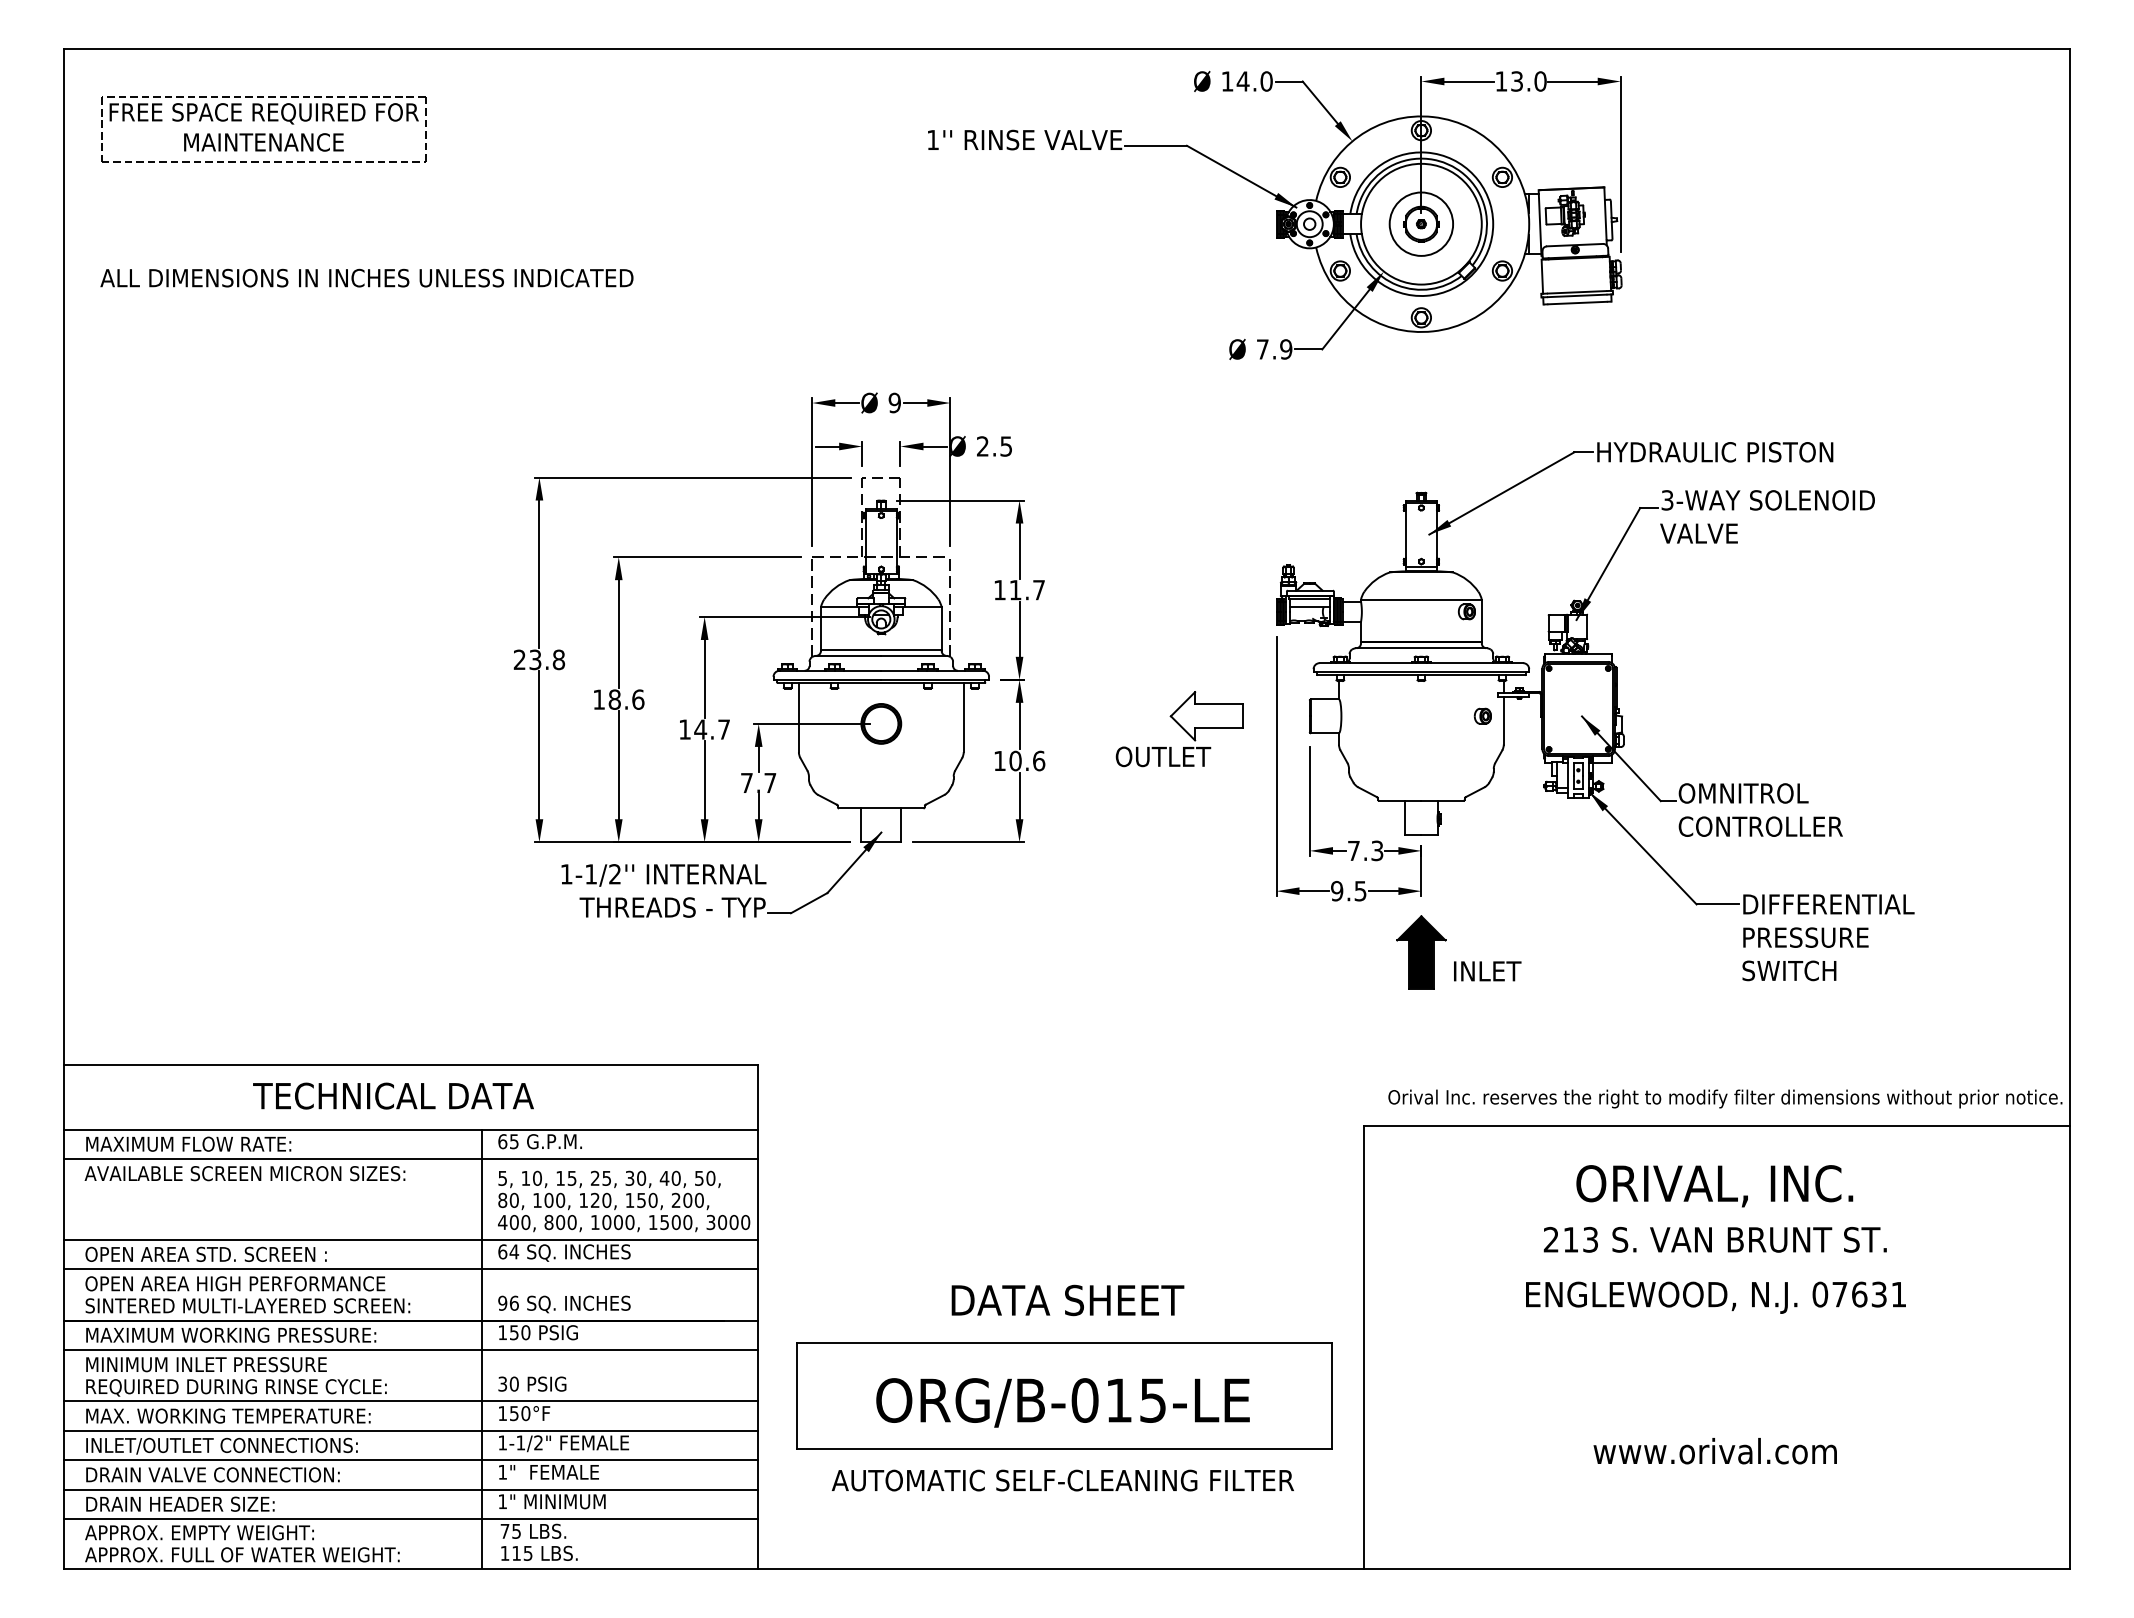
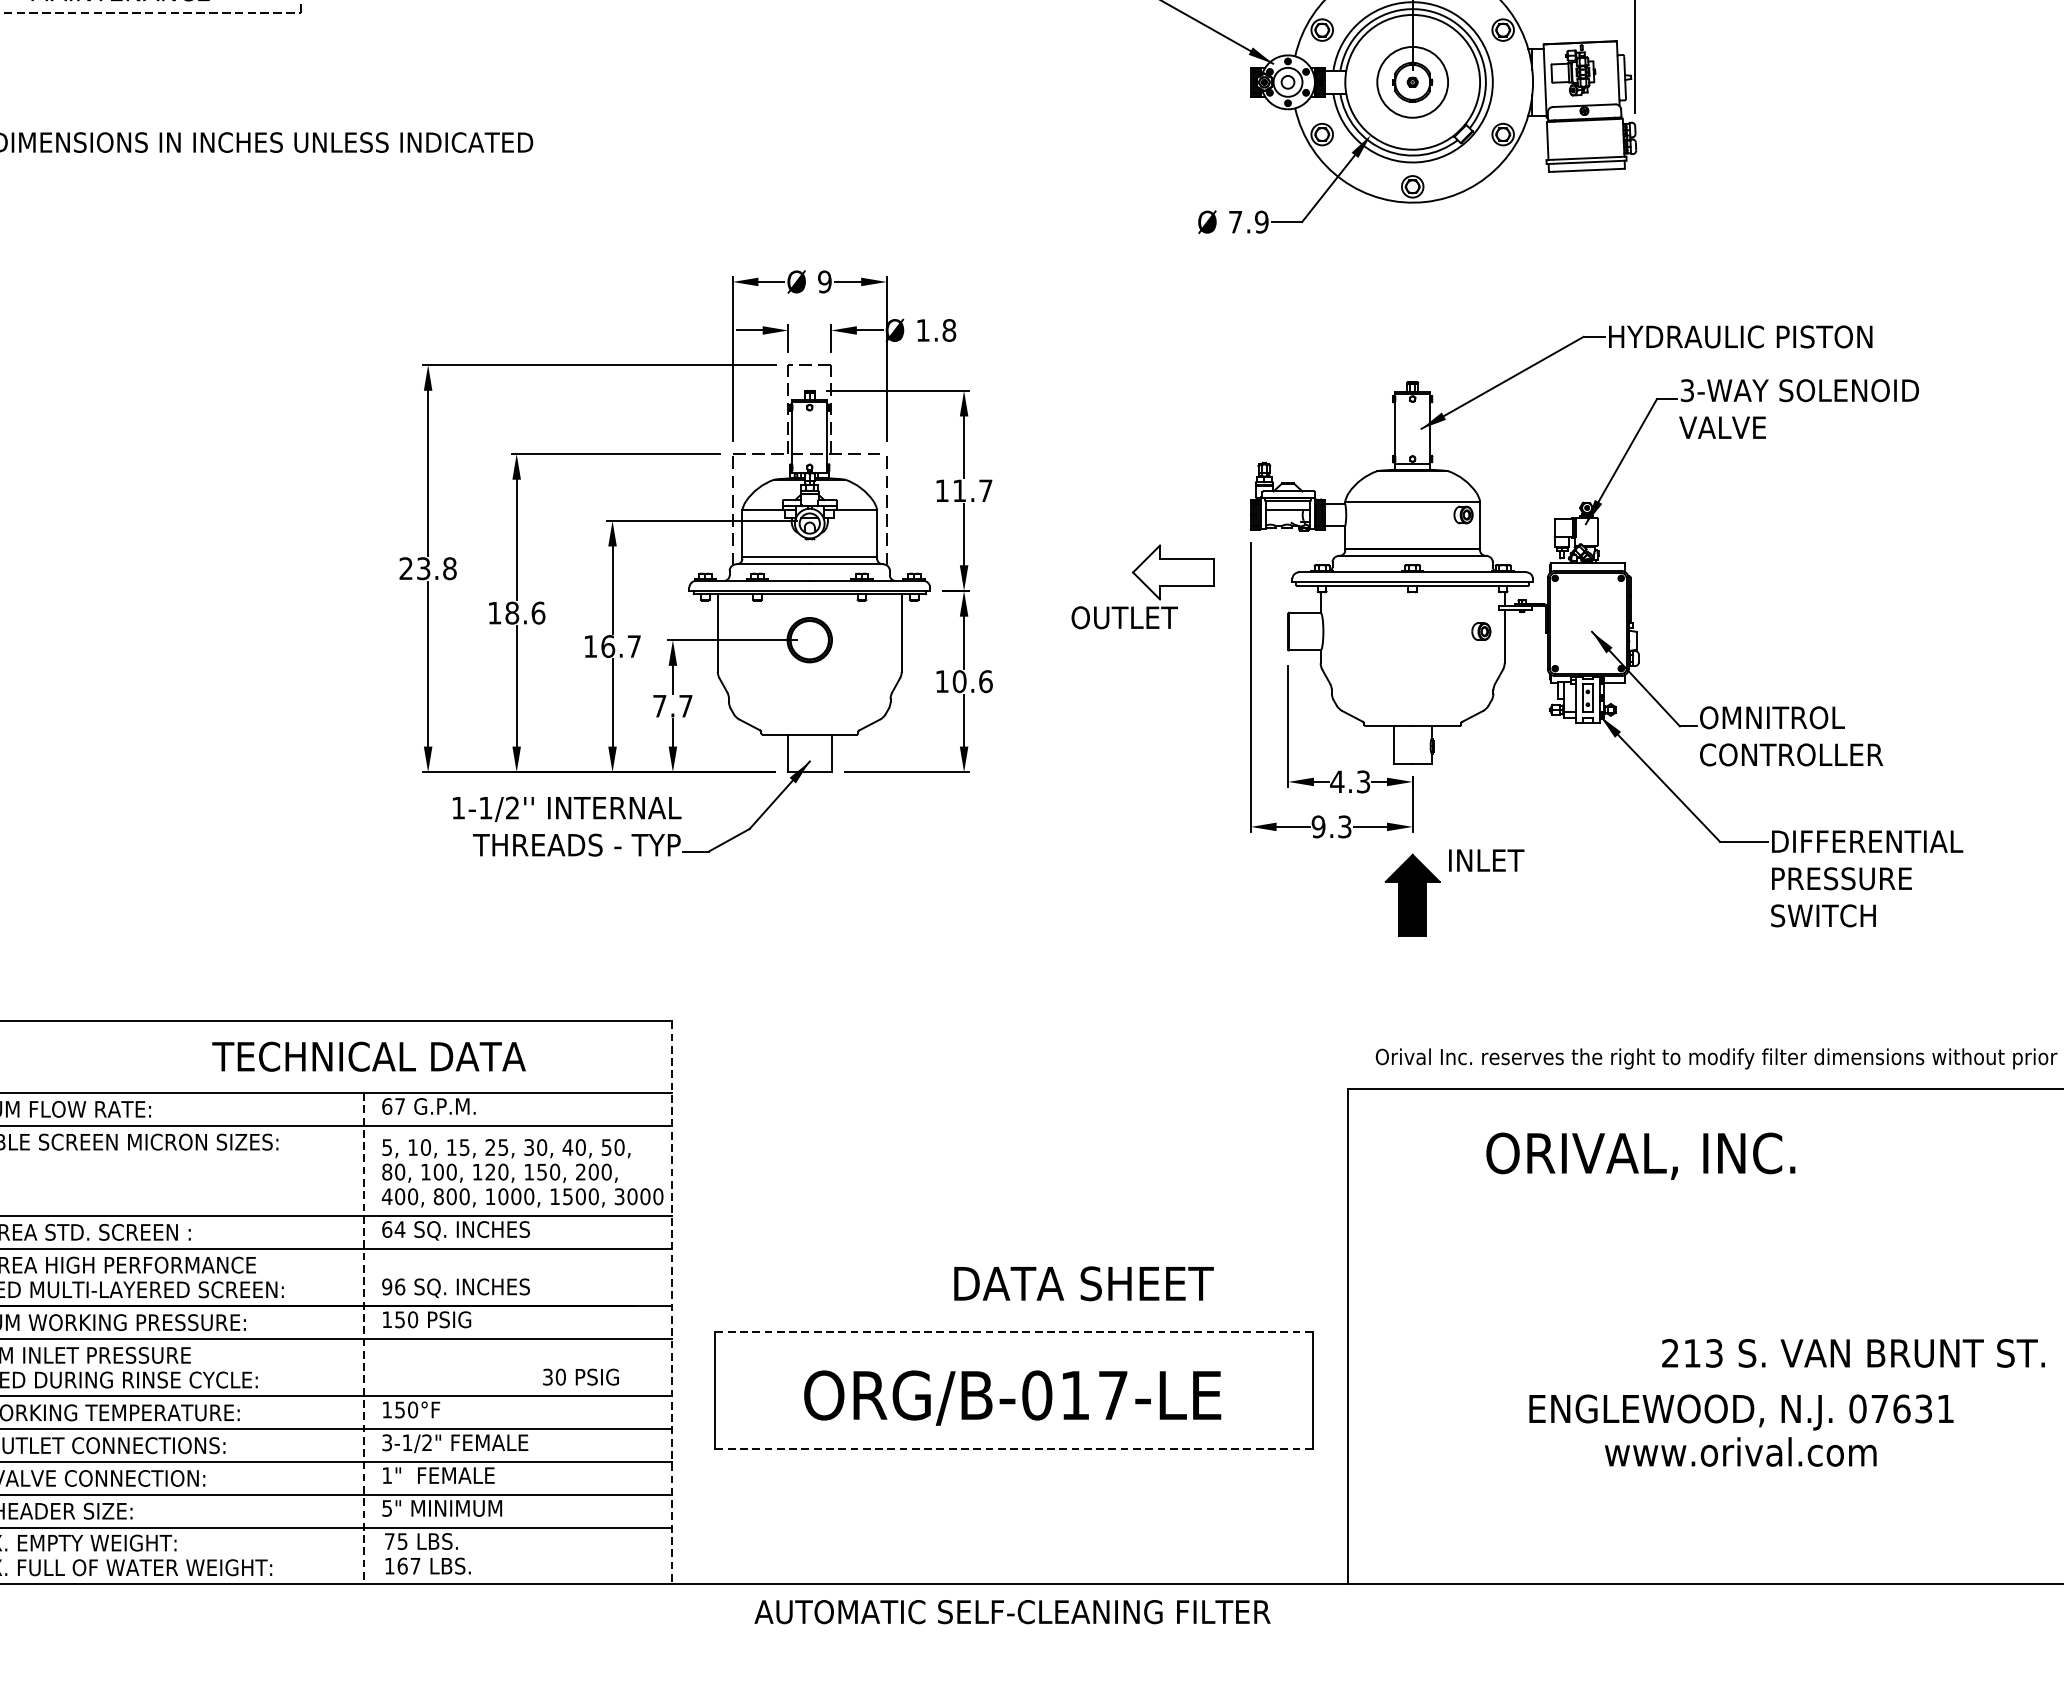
text: (994, 446) -> (936, 330), 2.5 -> 1.8
text: (700, 729) -> (607, 646), 14.7 -> 16.7
part: (1179, 729) -> (1142, 587), moved
text: (1353, 850) -> (1336, 781), 7.3 -> 4.3
text: (1360, 890) -> (1344, 826), 9.5 -> 9.3
text: (1487, 971) -> (1486, 860), moved
text: (393, 1095) -> (369, 1056), moved
text: (514, 1141) -> (400, 1106), 65 -> 67
text: (1714, 1186) -> (1640, 1156), moved
text: (1714, 1239) -> (1852, 1353), moved
text: (1715, 1297) -> (1740, 1412), moved
text: (1067, 1300) -> (1083, 1283), moved
line: (758, 1317) -> (672, 1302), solid -> dashed
line: (1064, 1343) -> (1014, 1331), solid -> dashed
line: (482, 1349) -> (364, 1338), solid -> dashed
text: (532, 1383) -> (581, 1376), moved
text: (1152, 1400) -> (1112, 1395), ORG/B-015-LE -> ORG/B-017-LE
text: (502, 1442) -> (386, 1442), 1-1/2" -> 3-1/2"
line: (1064, 1448) -> (1014, 1449), solid -> dashed
text: (1062, 1480) -> (1012, 1612), moved
text: (502, 1501) -> (386, 1508), 1" -> 5"
text: (522, 1552) -> (409, 1565), 115 -> 167

